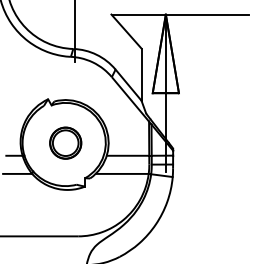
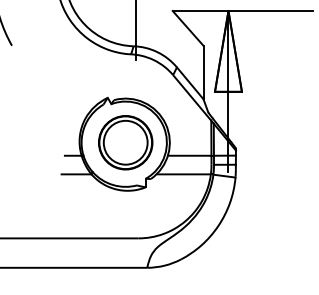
part: (65, 142) -> (125, 142), size x1.67

